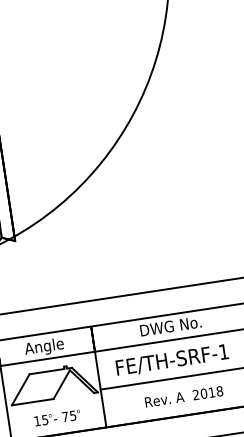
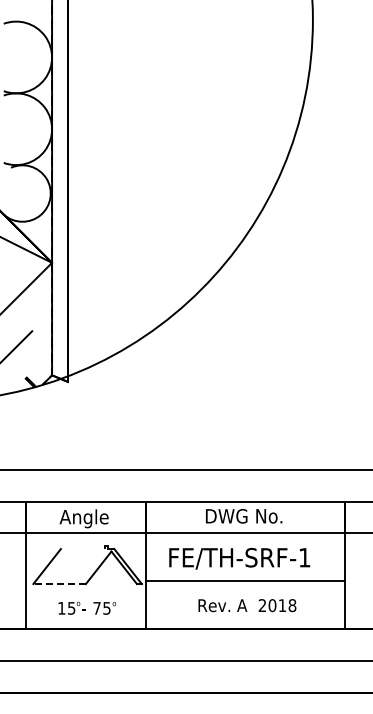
line: (46, 372) -> (82, 549), removed
line: (32, 402) -> (59, 584), solid -> dashed

